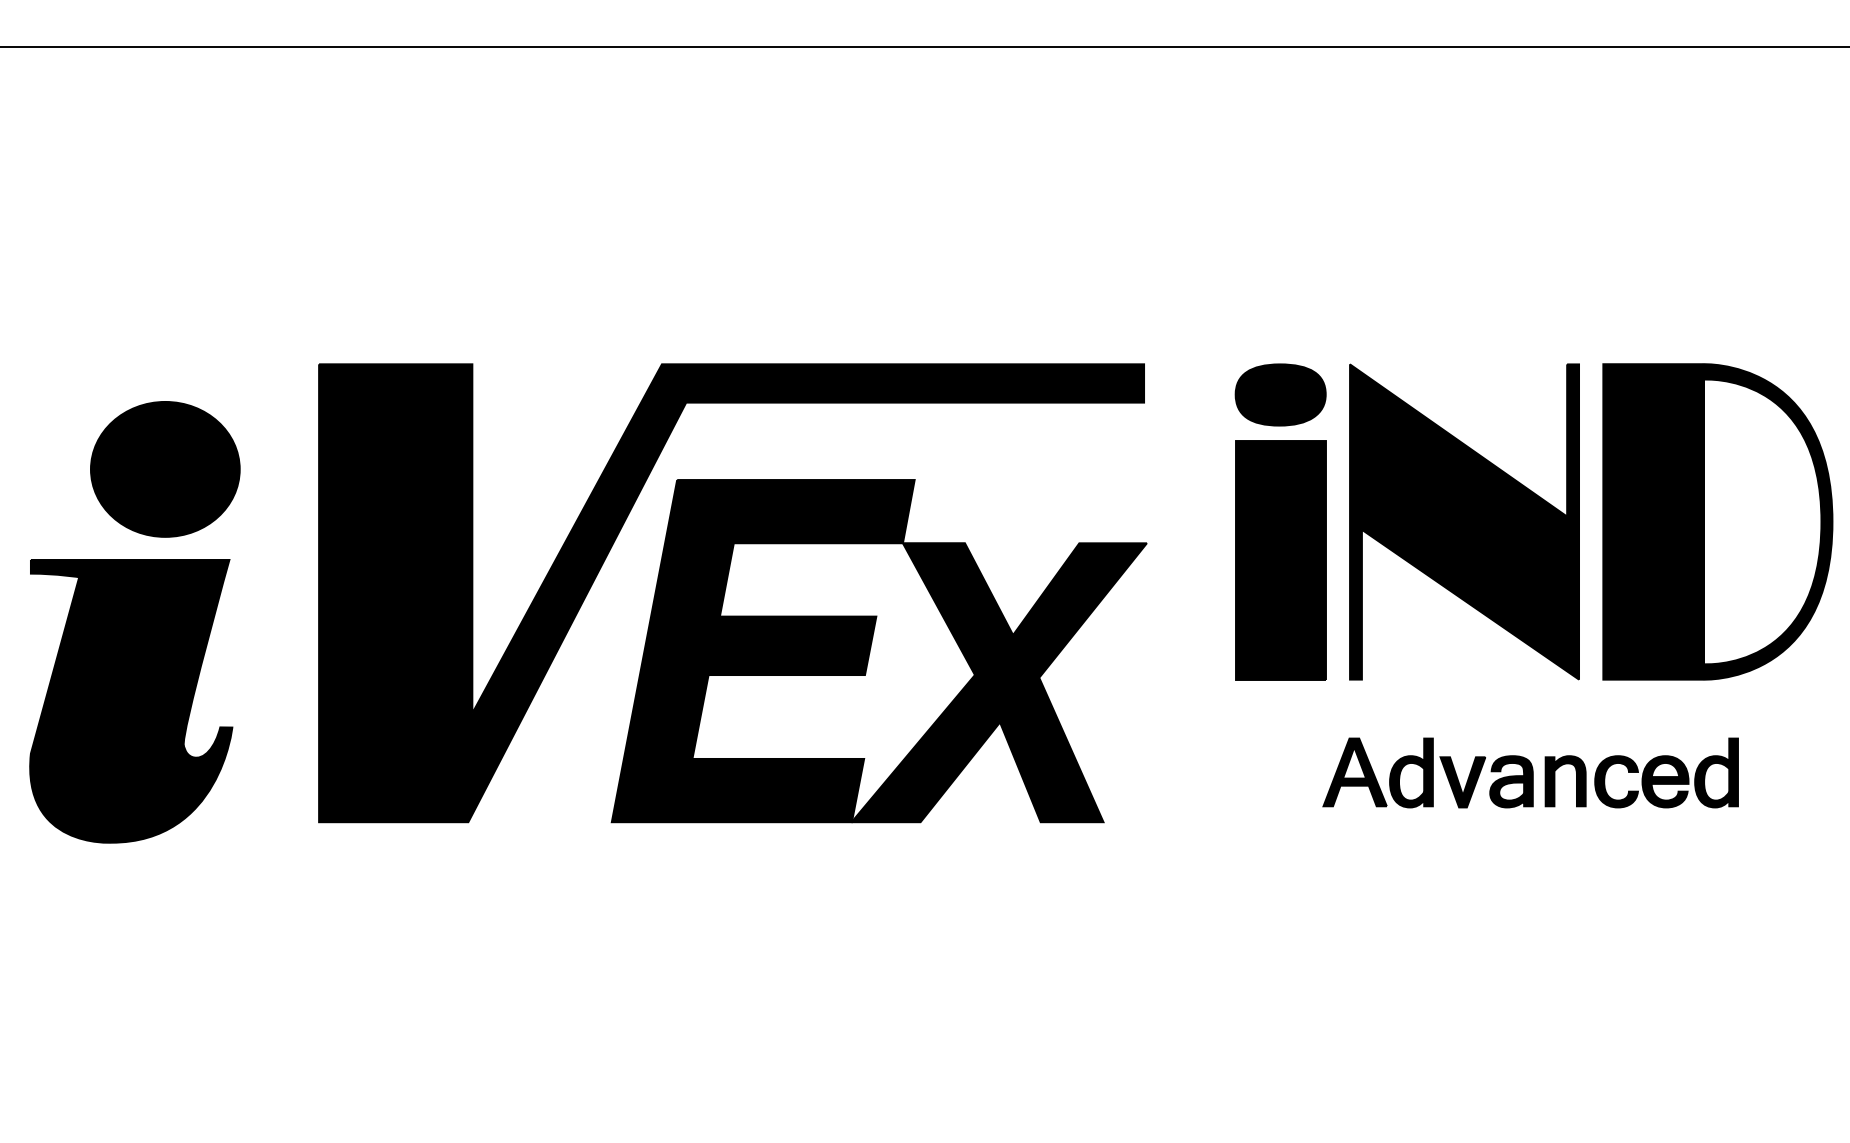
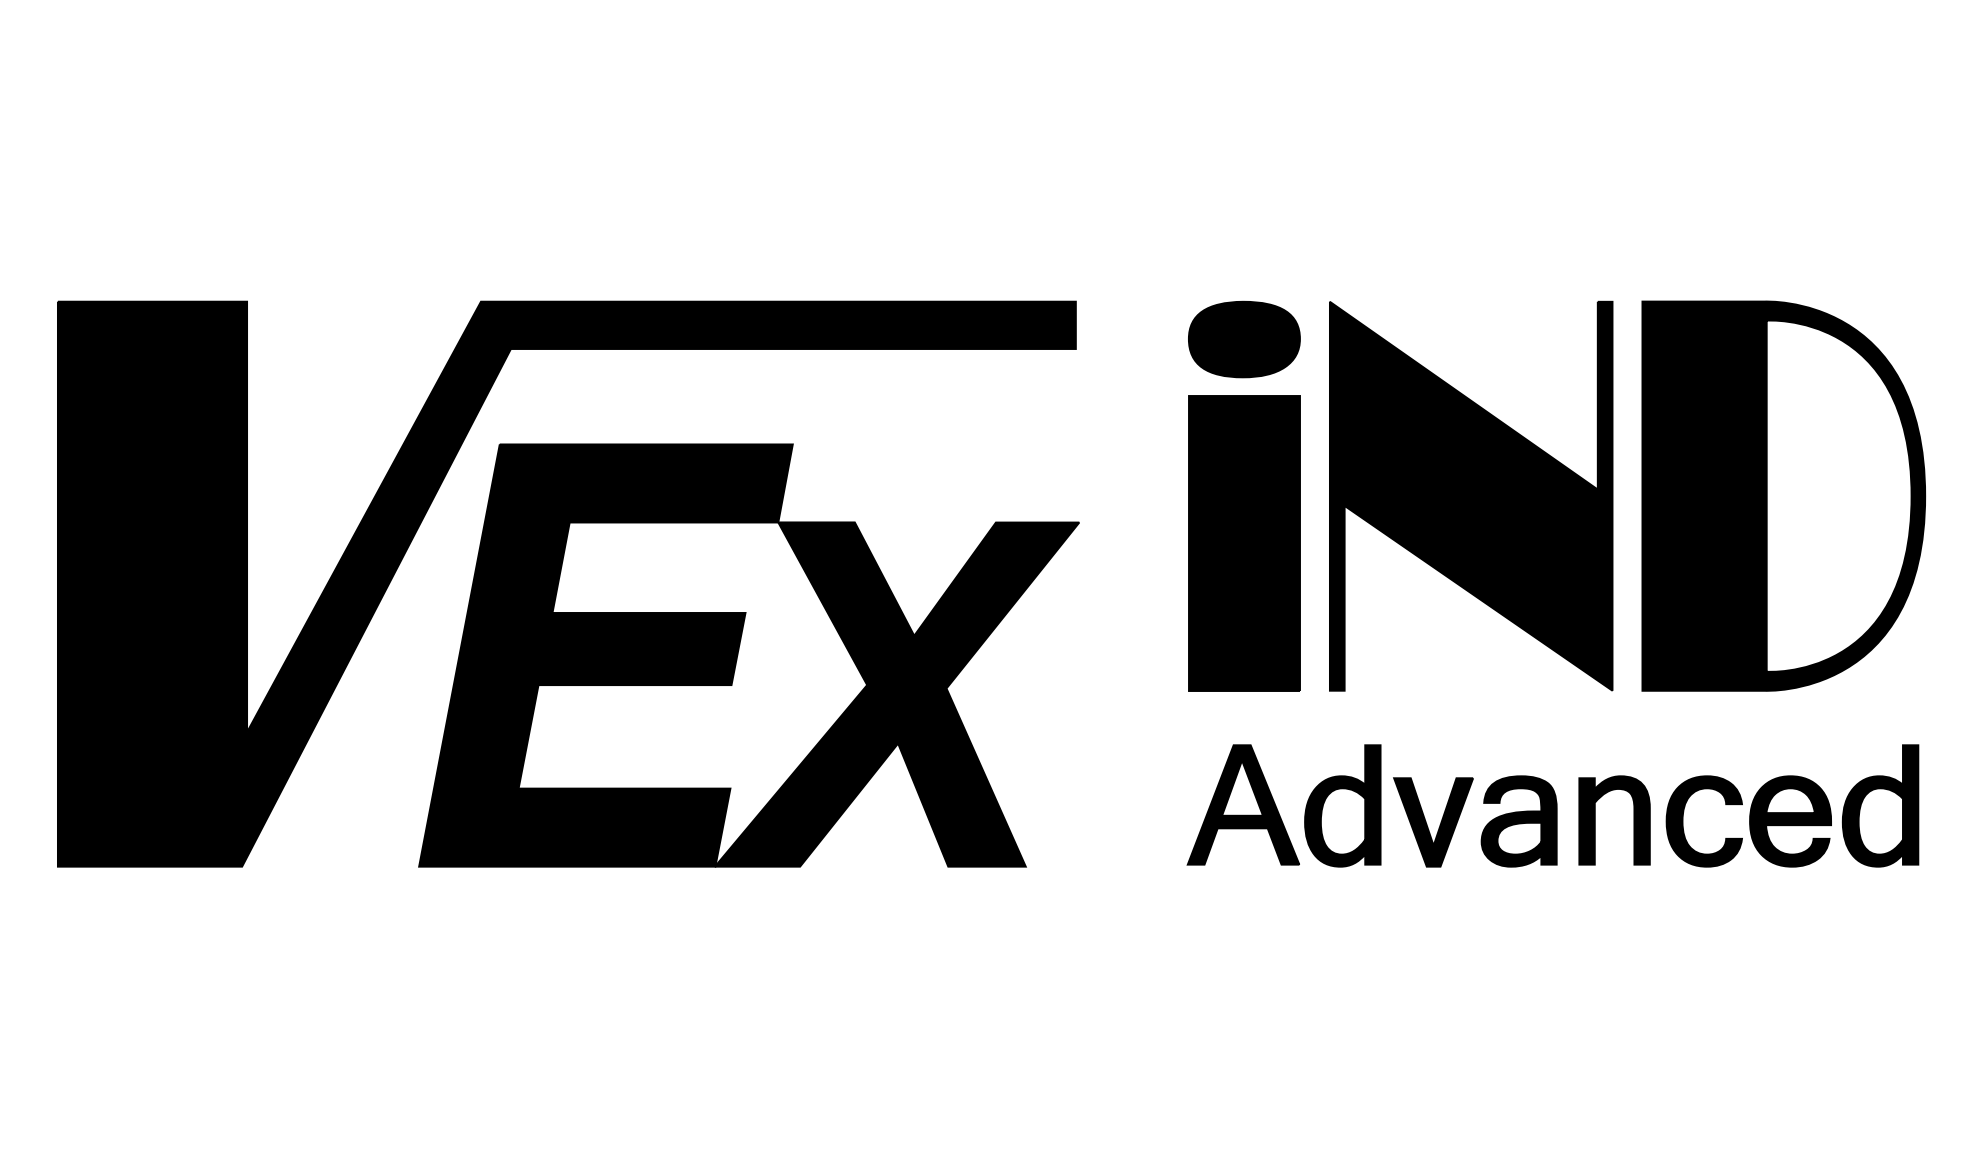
part: (1530, 772) -> (1552, 805), size x1.43

